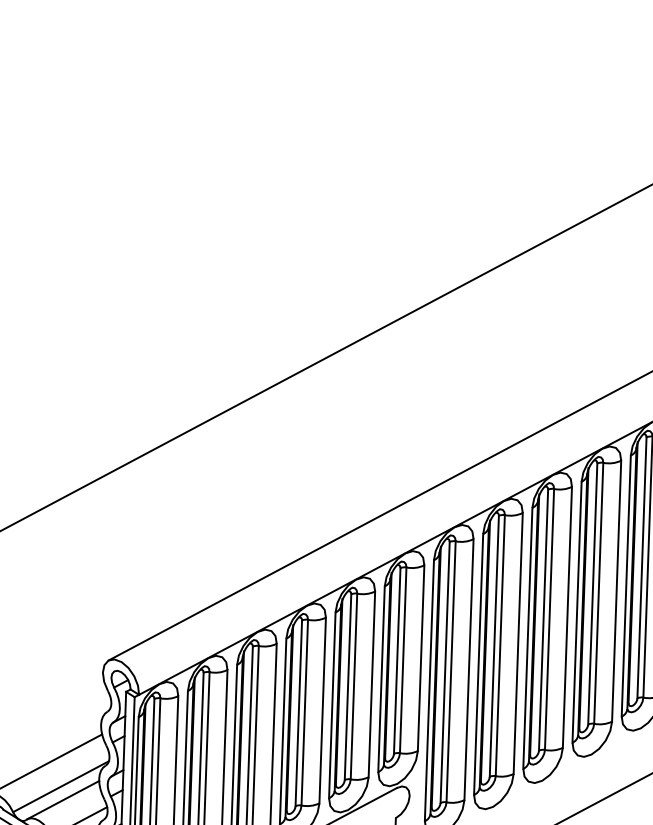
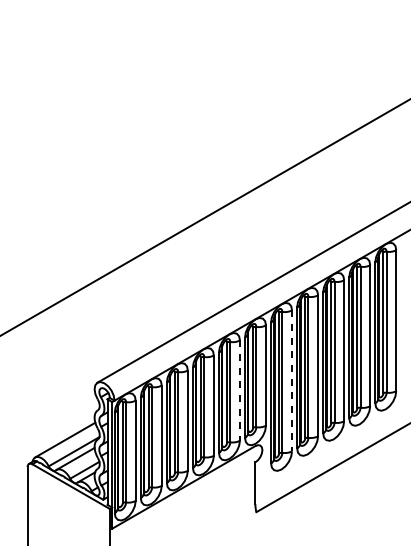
line: (469, 670) -> (292, 381), solid -> dashed
line: (371, 685) -> (239, 391), solid -> dashed

